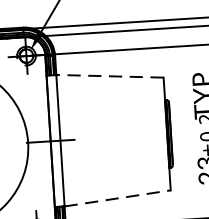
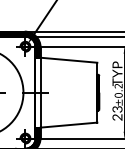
line: (109, 76) -> (68, 60), dashed -> solid
line: (118, 199) -> (69, 125), dashed -> solid

